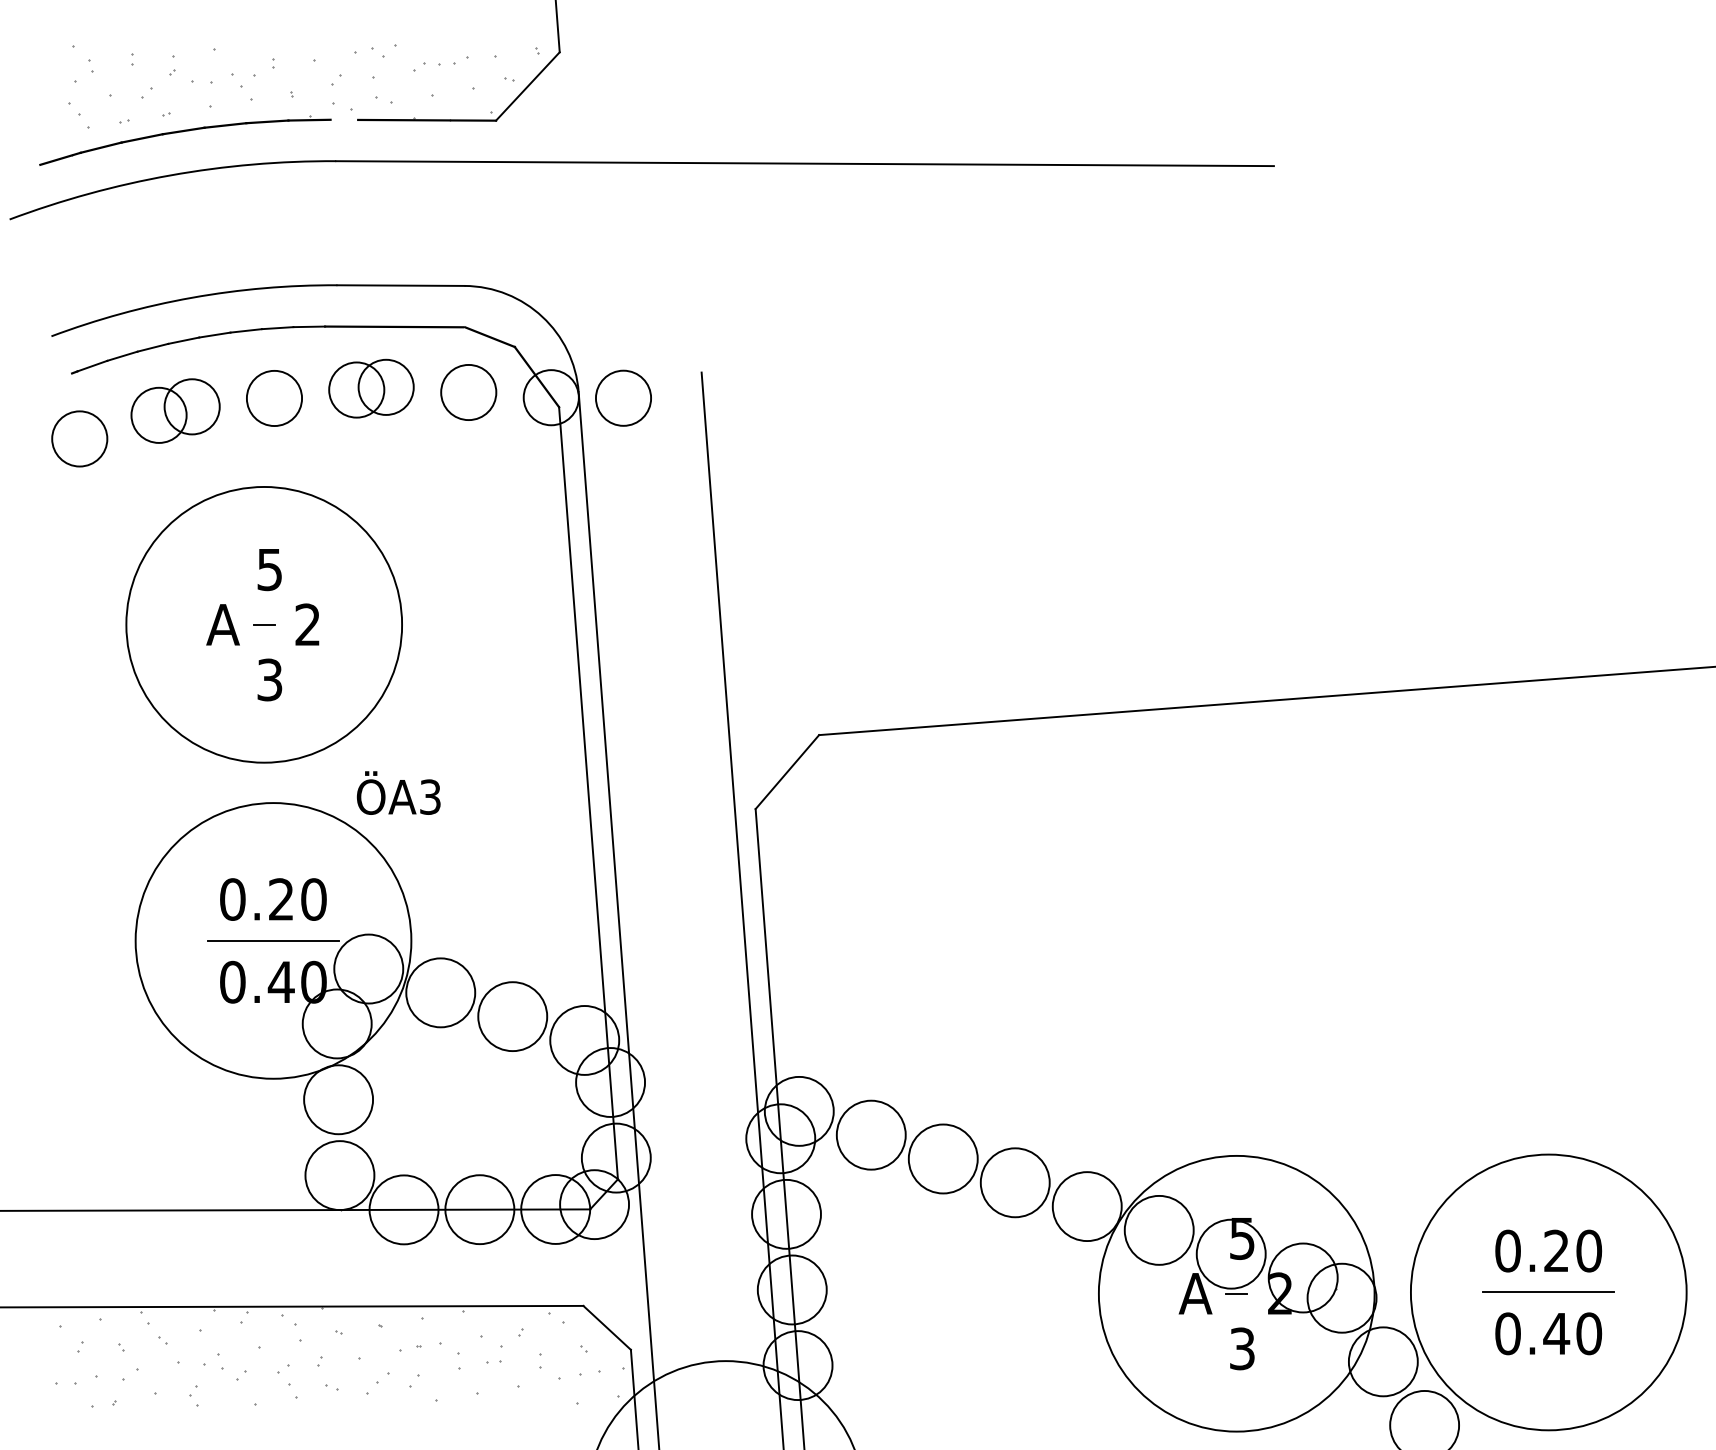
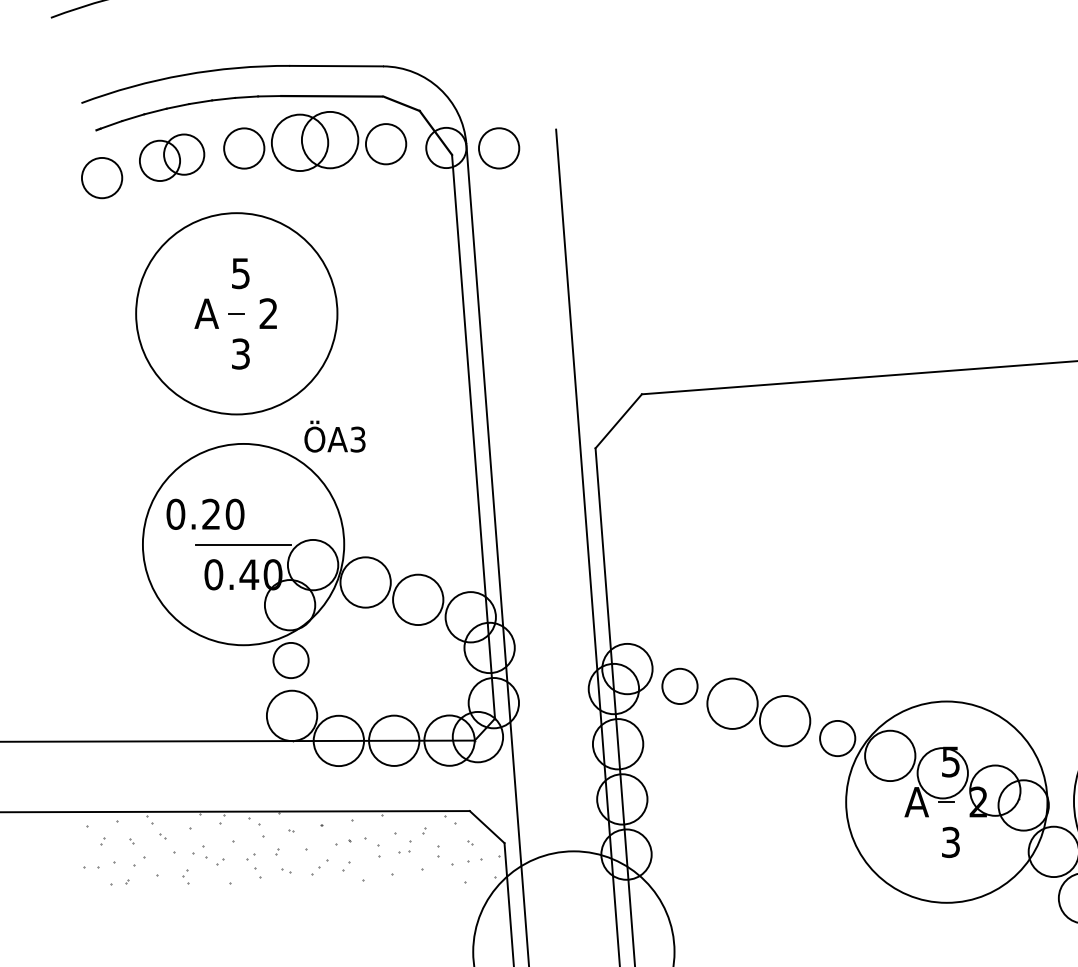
part: (371, 388) -> (315, 141), size x1.4
text: (273, 899) -> (205, 514), moved
circle: (338, 1099) -> (291, 660), size x0.7
circle: (870, 1134) -> (679, 685), size x0.7
circle: (1086, 1206) -> (837, 738), size x0.7

